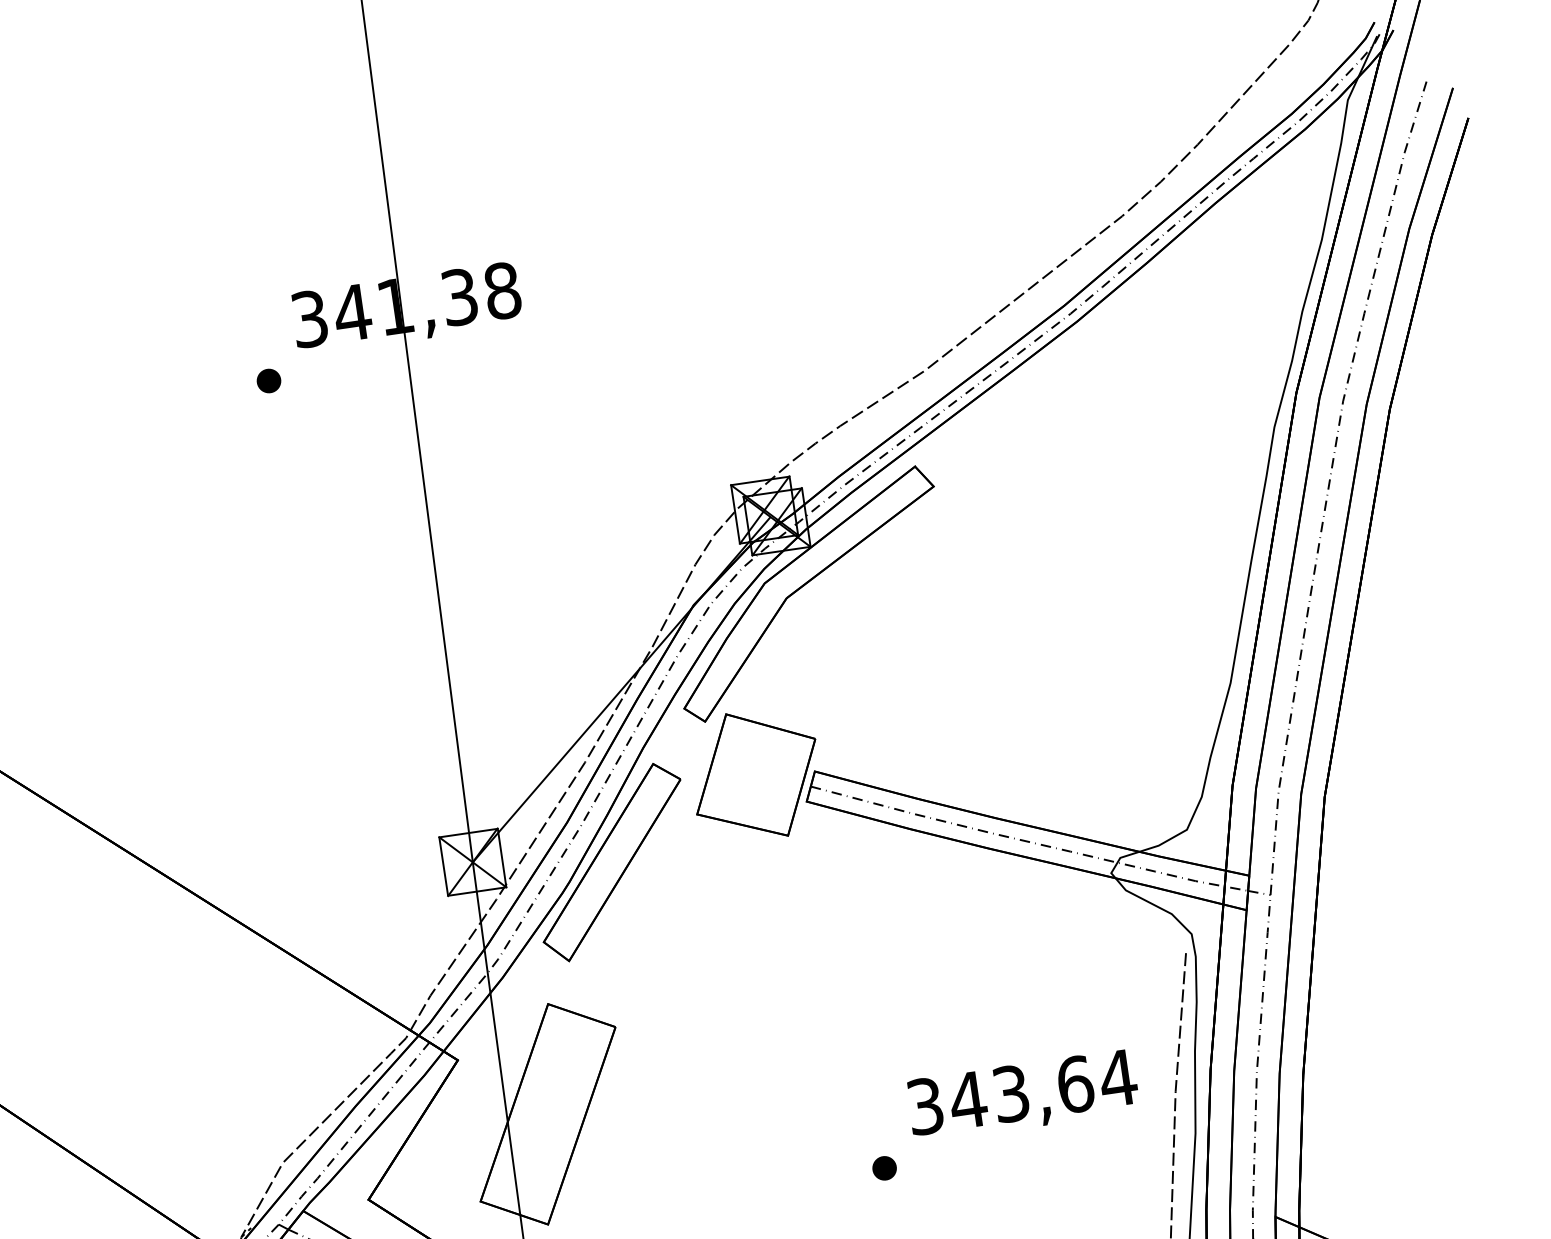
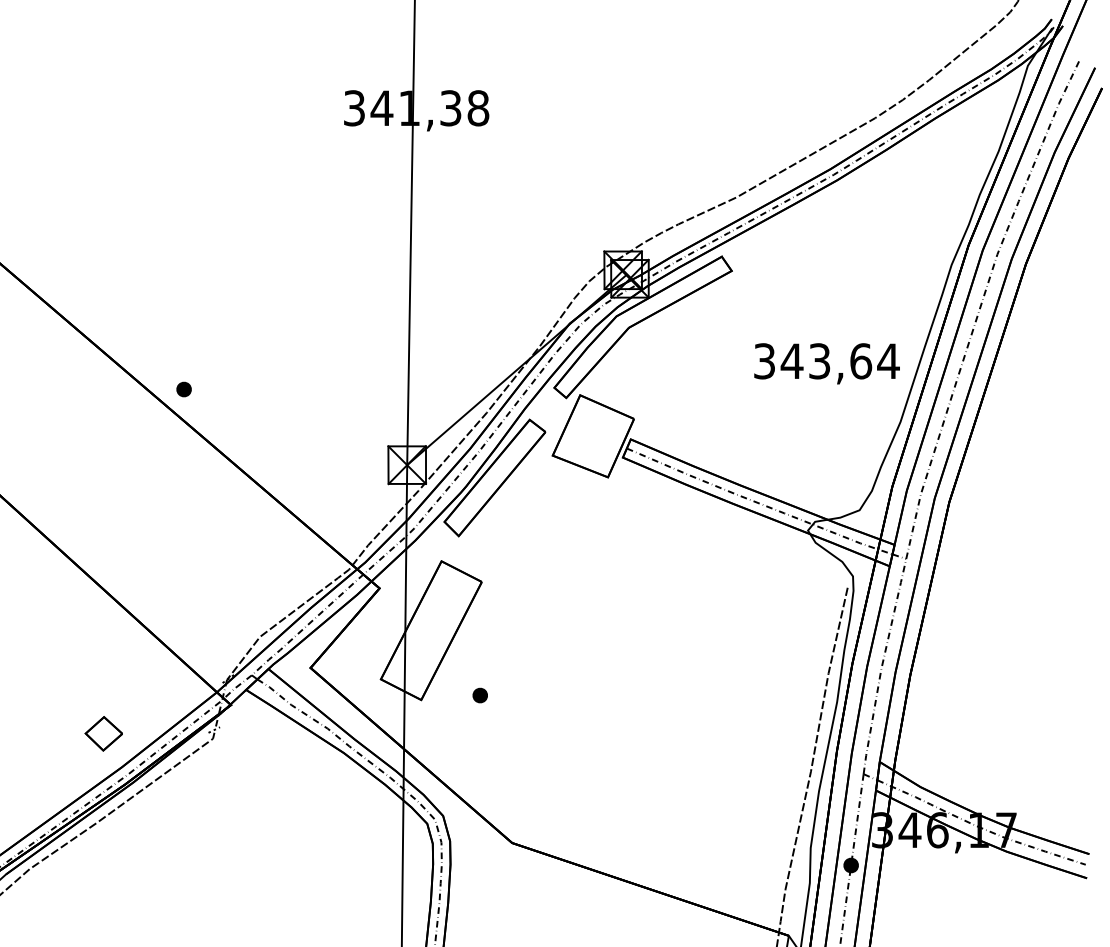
part: (268, 381) -> (183, 389), moved
text: (1022, 1095) -> (826, 363), moved
part: (883, 1168) -> (479, 695), moved

